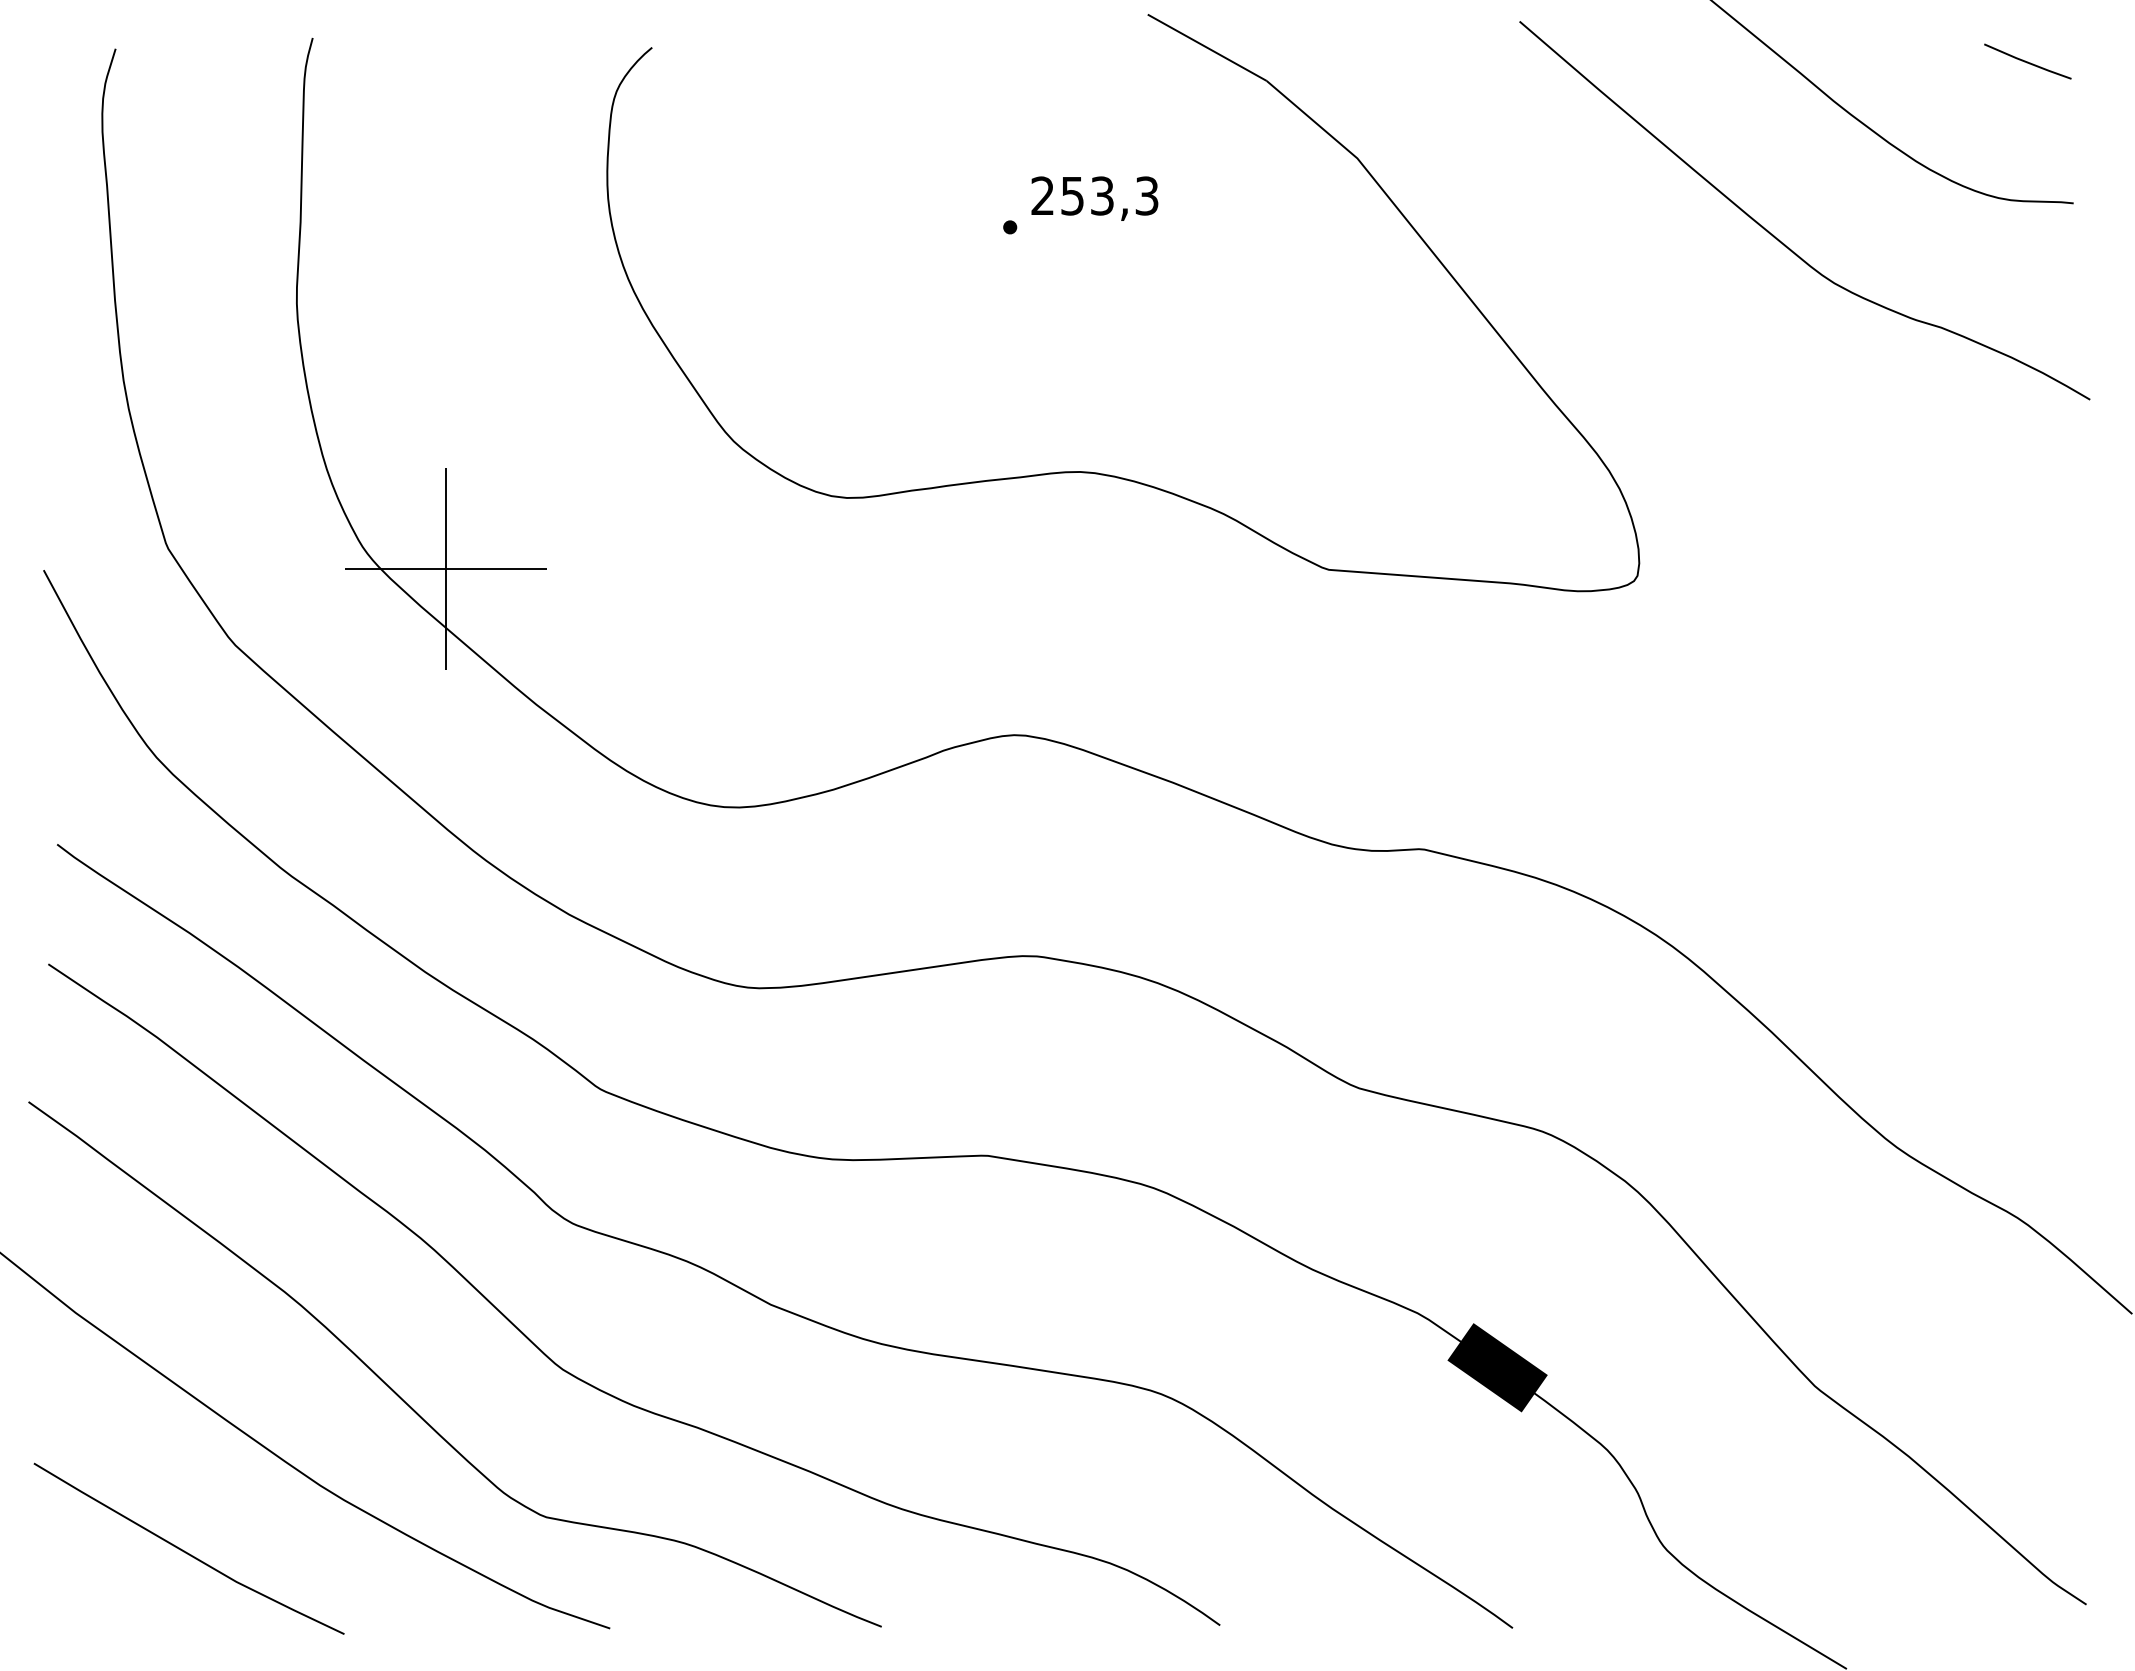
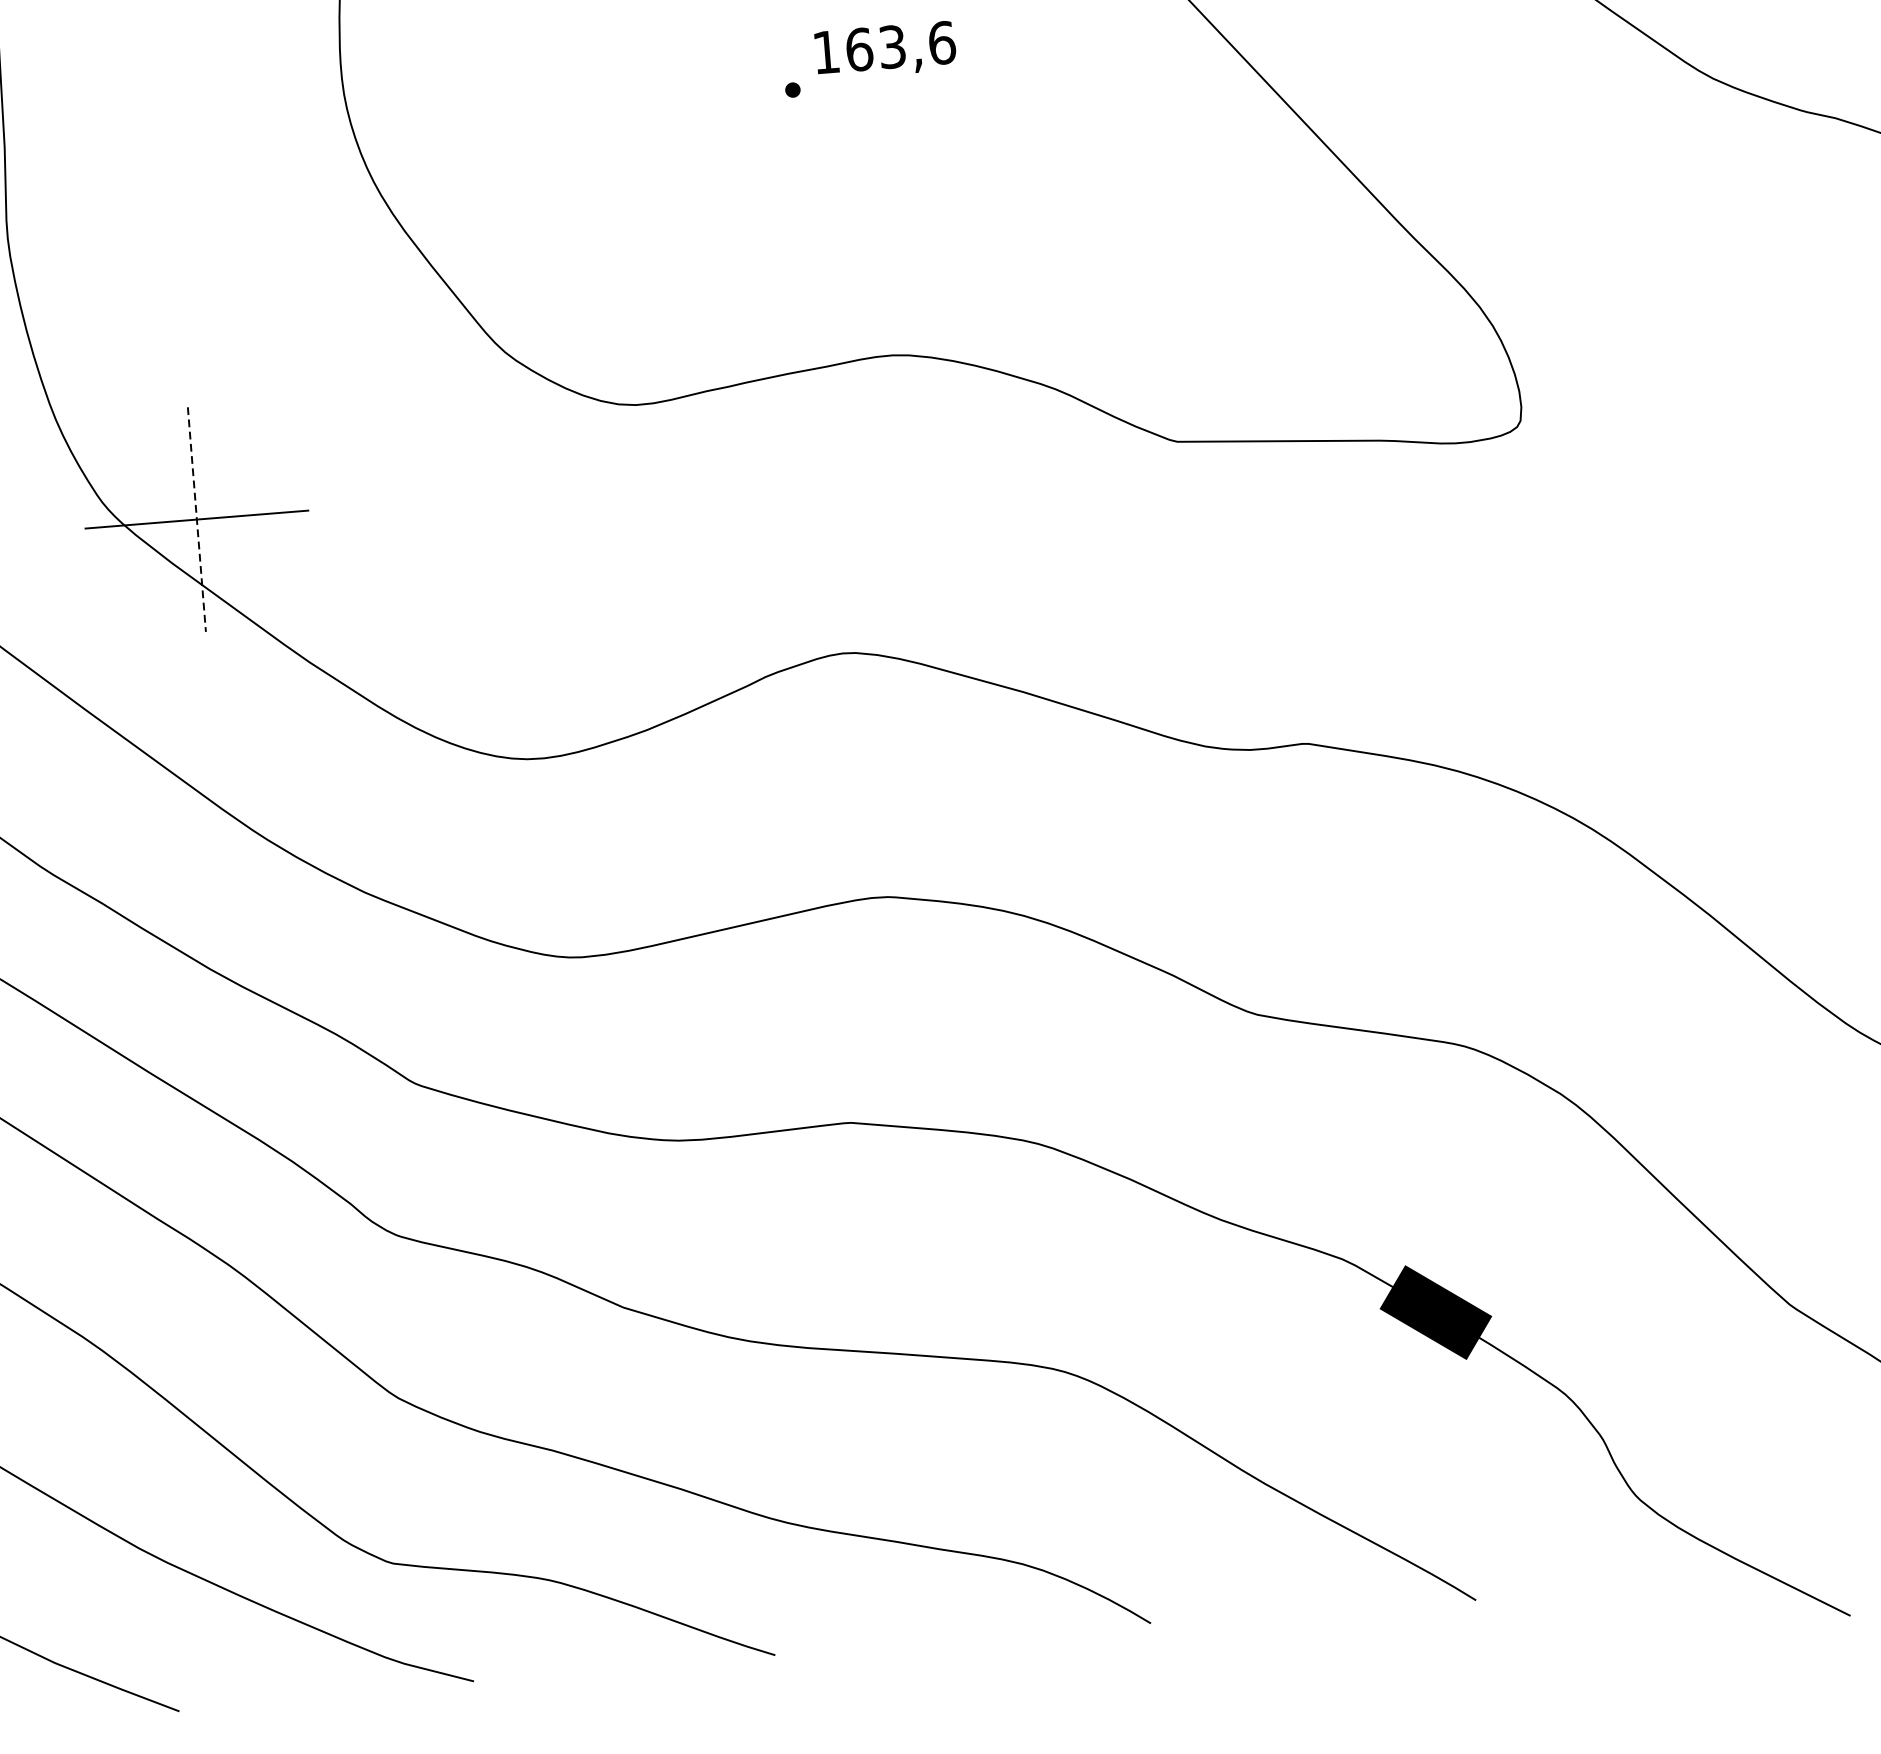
text: (1095, 195) -> (884, 47), 253,3 -> 163,6
line: (445, 569) -> (196, 520), solid -> dashed

